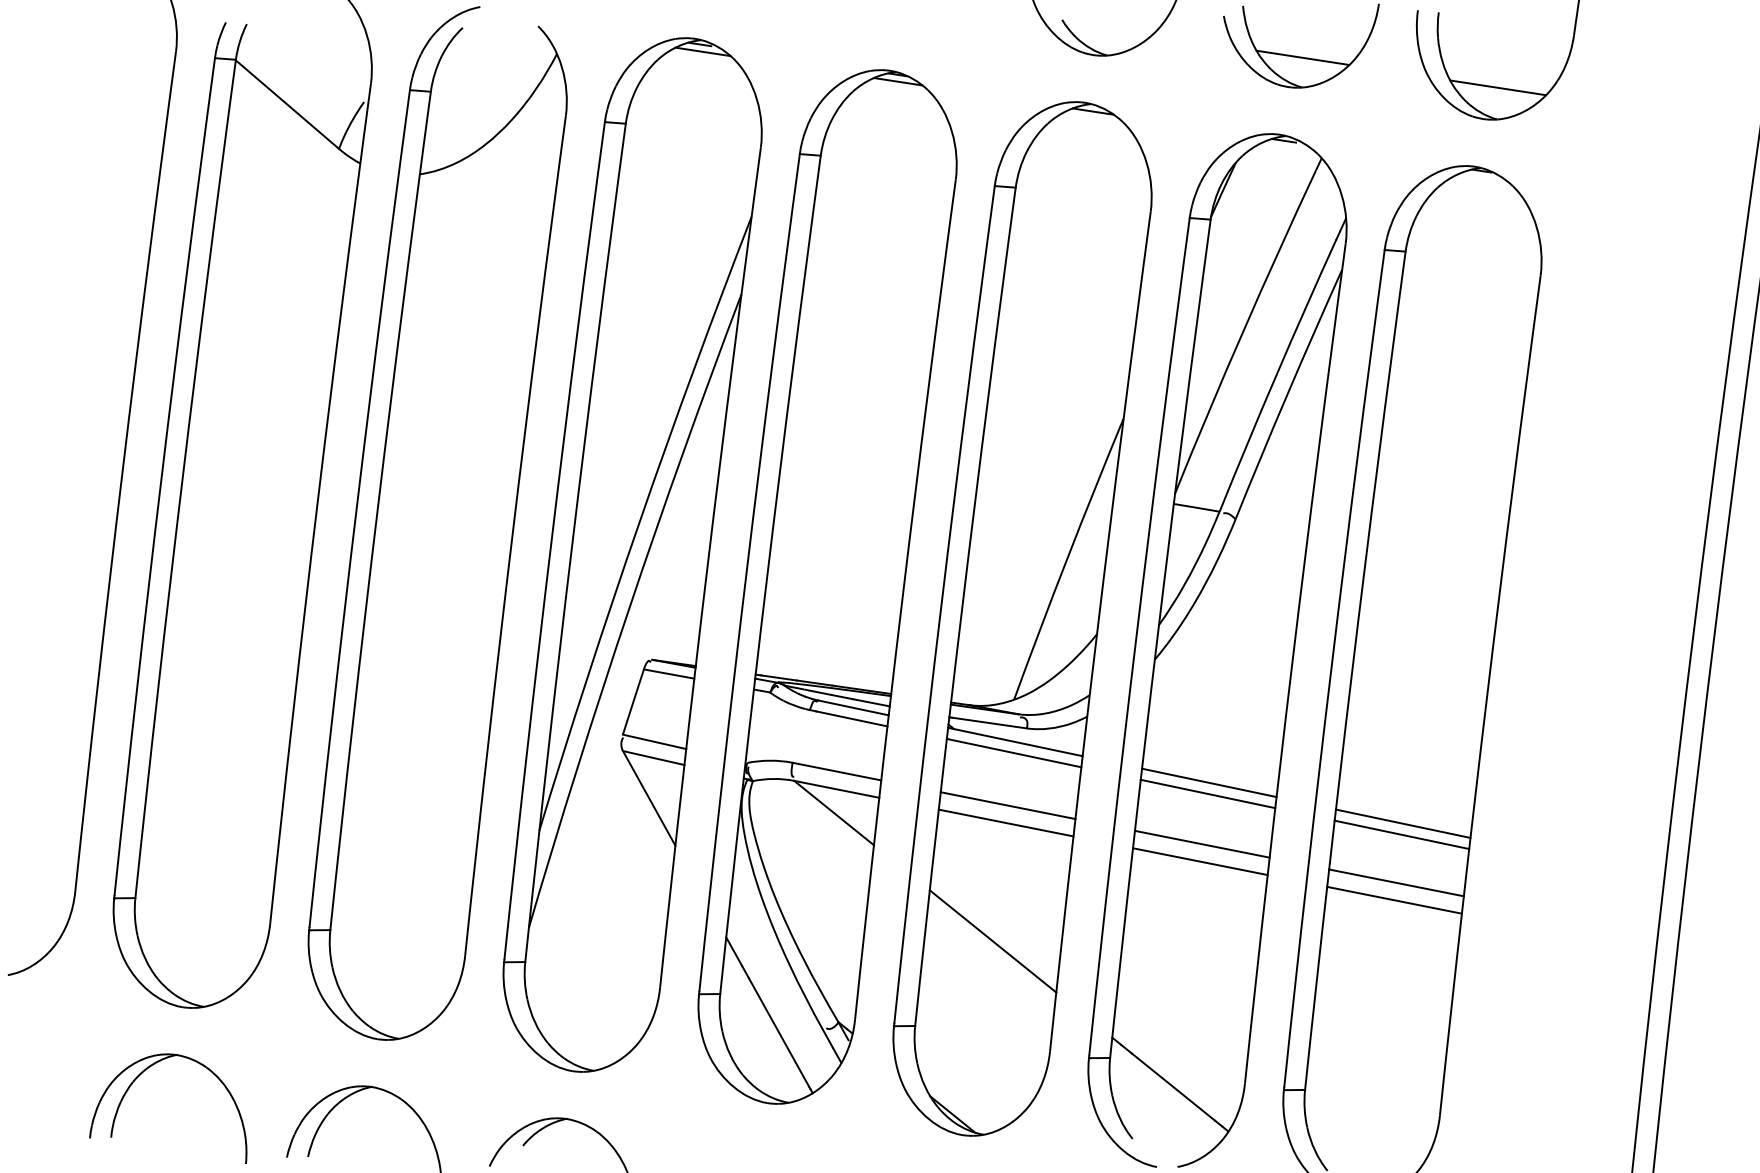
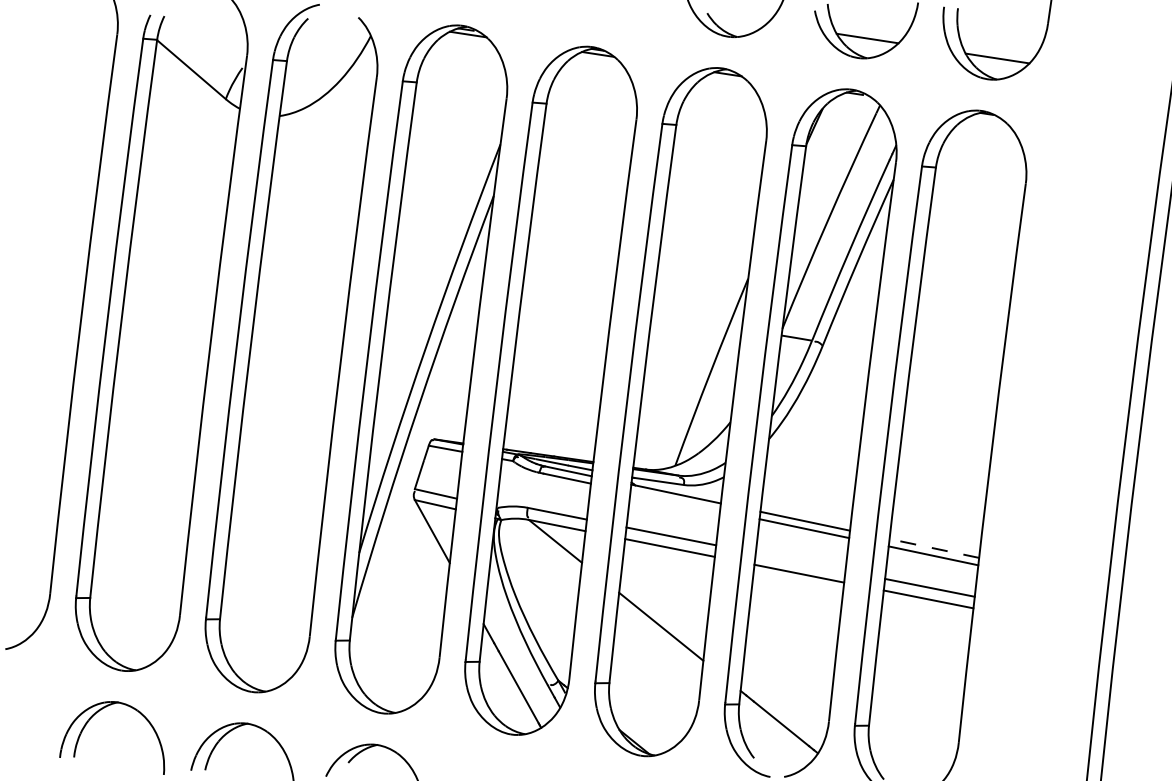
line: (1014, 751) -> (675, 500), removed
line: (1403, 823) -> (934, 548), solid -> dashed
line: (1202, 844) -> (800, 562), removed

